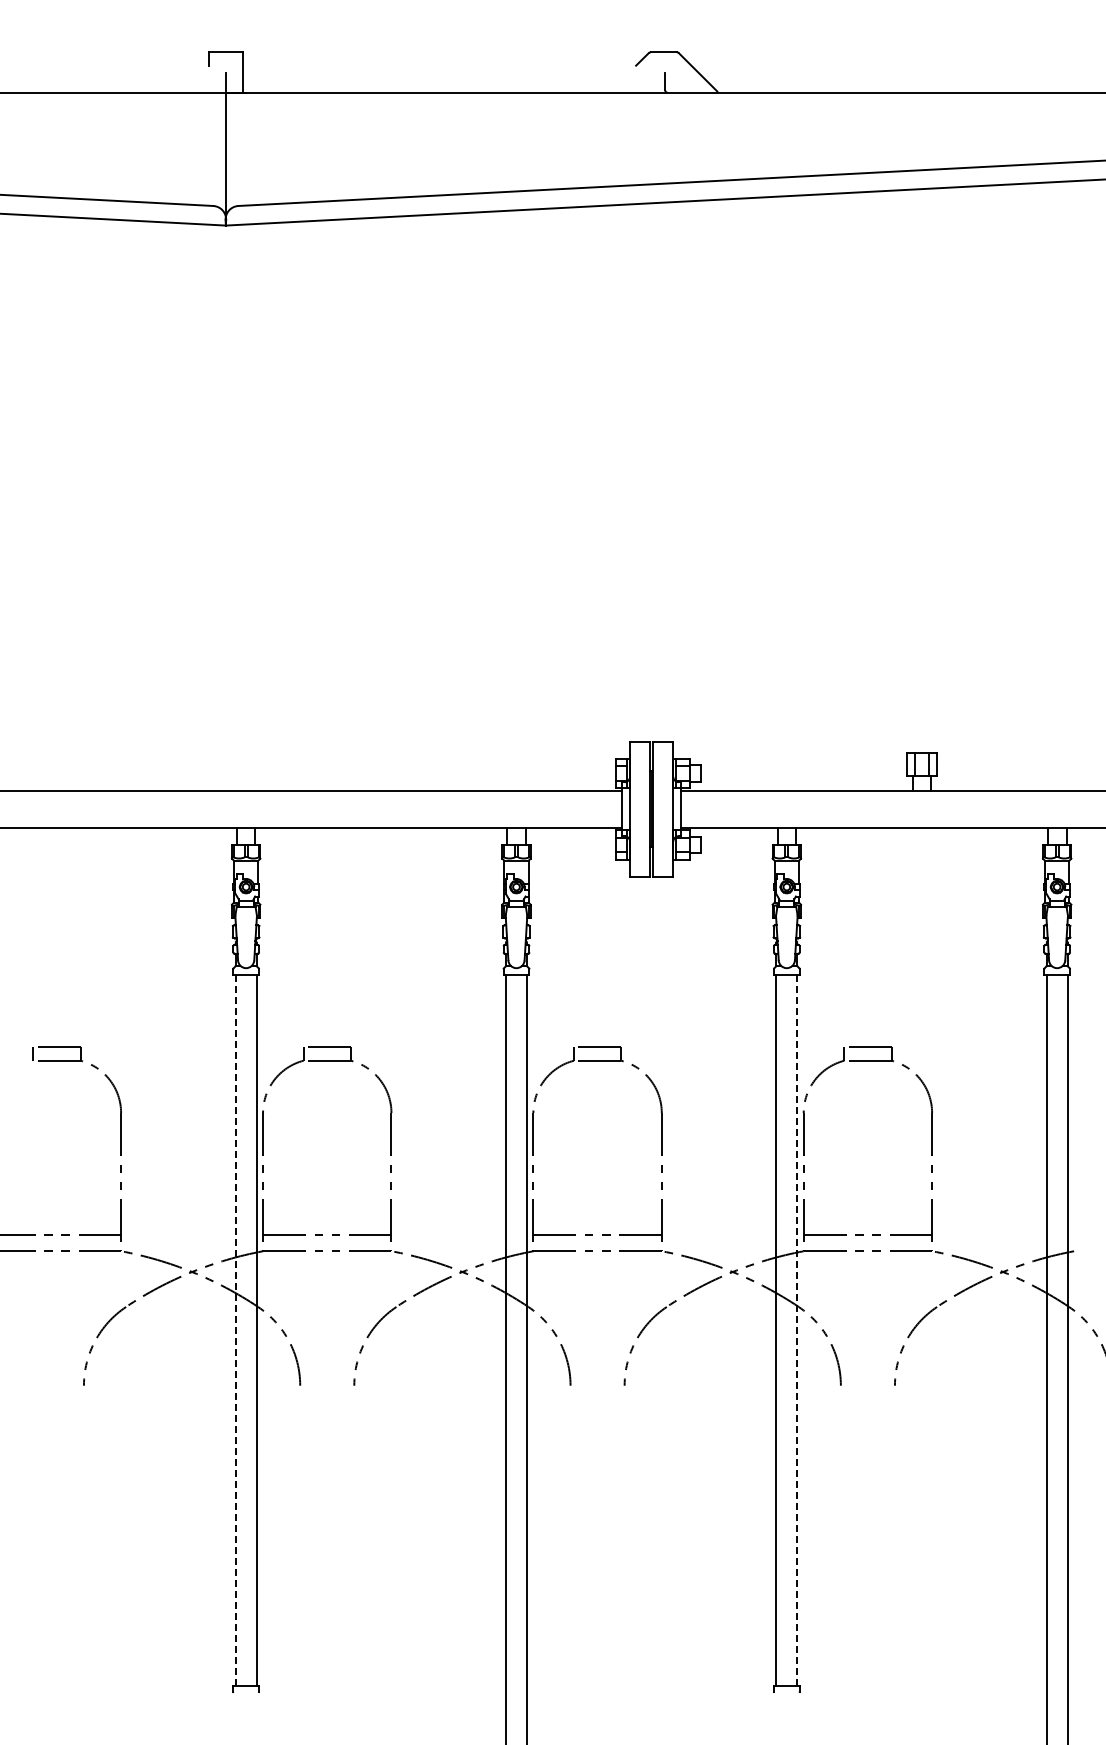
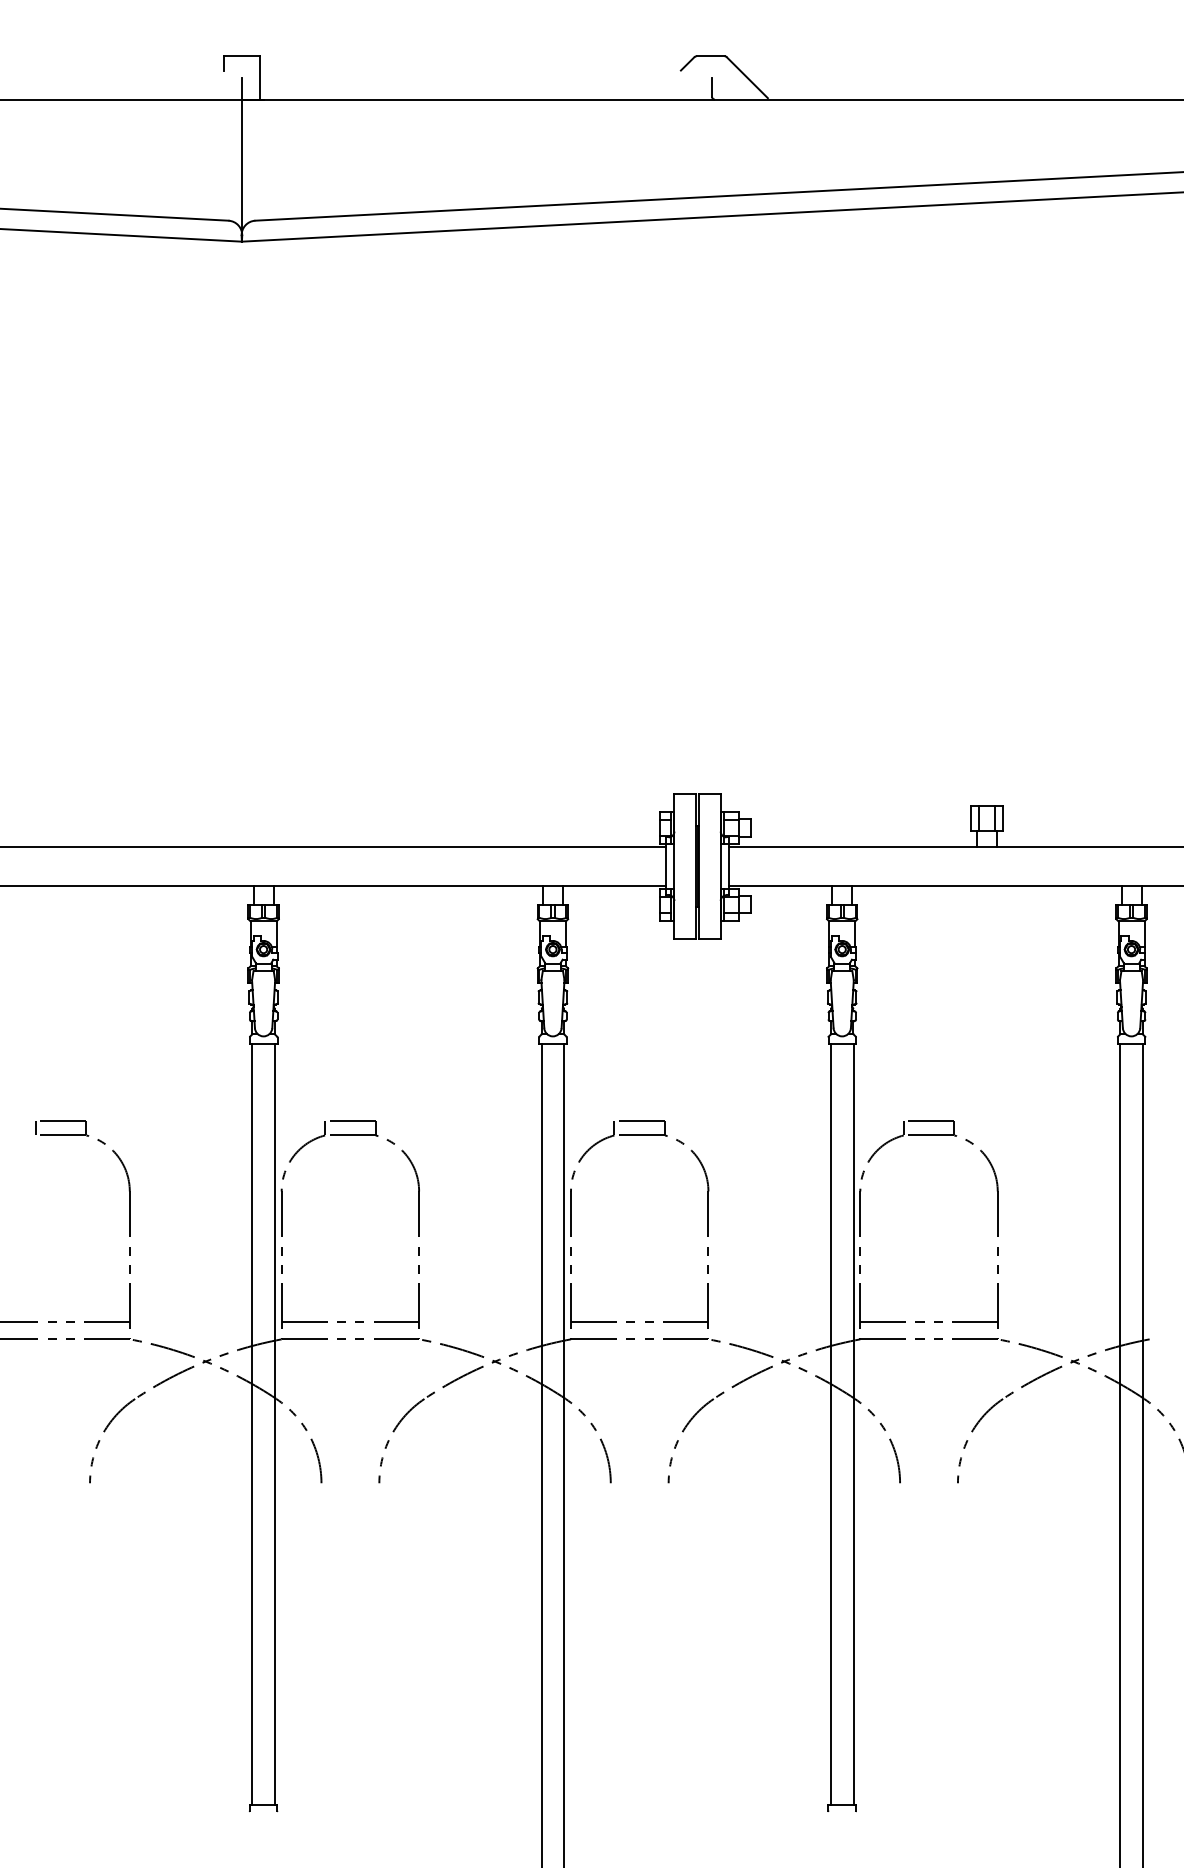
line: (235, 1330) -> (252, 1424), dashed -> solid
line: (797, 1330) -> (853, 1424), dashed -> solid

